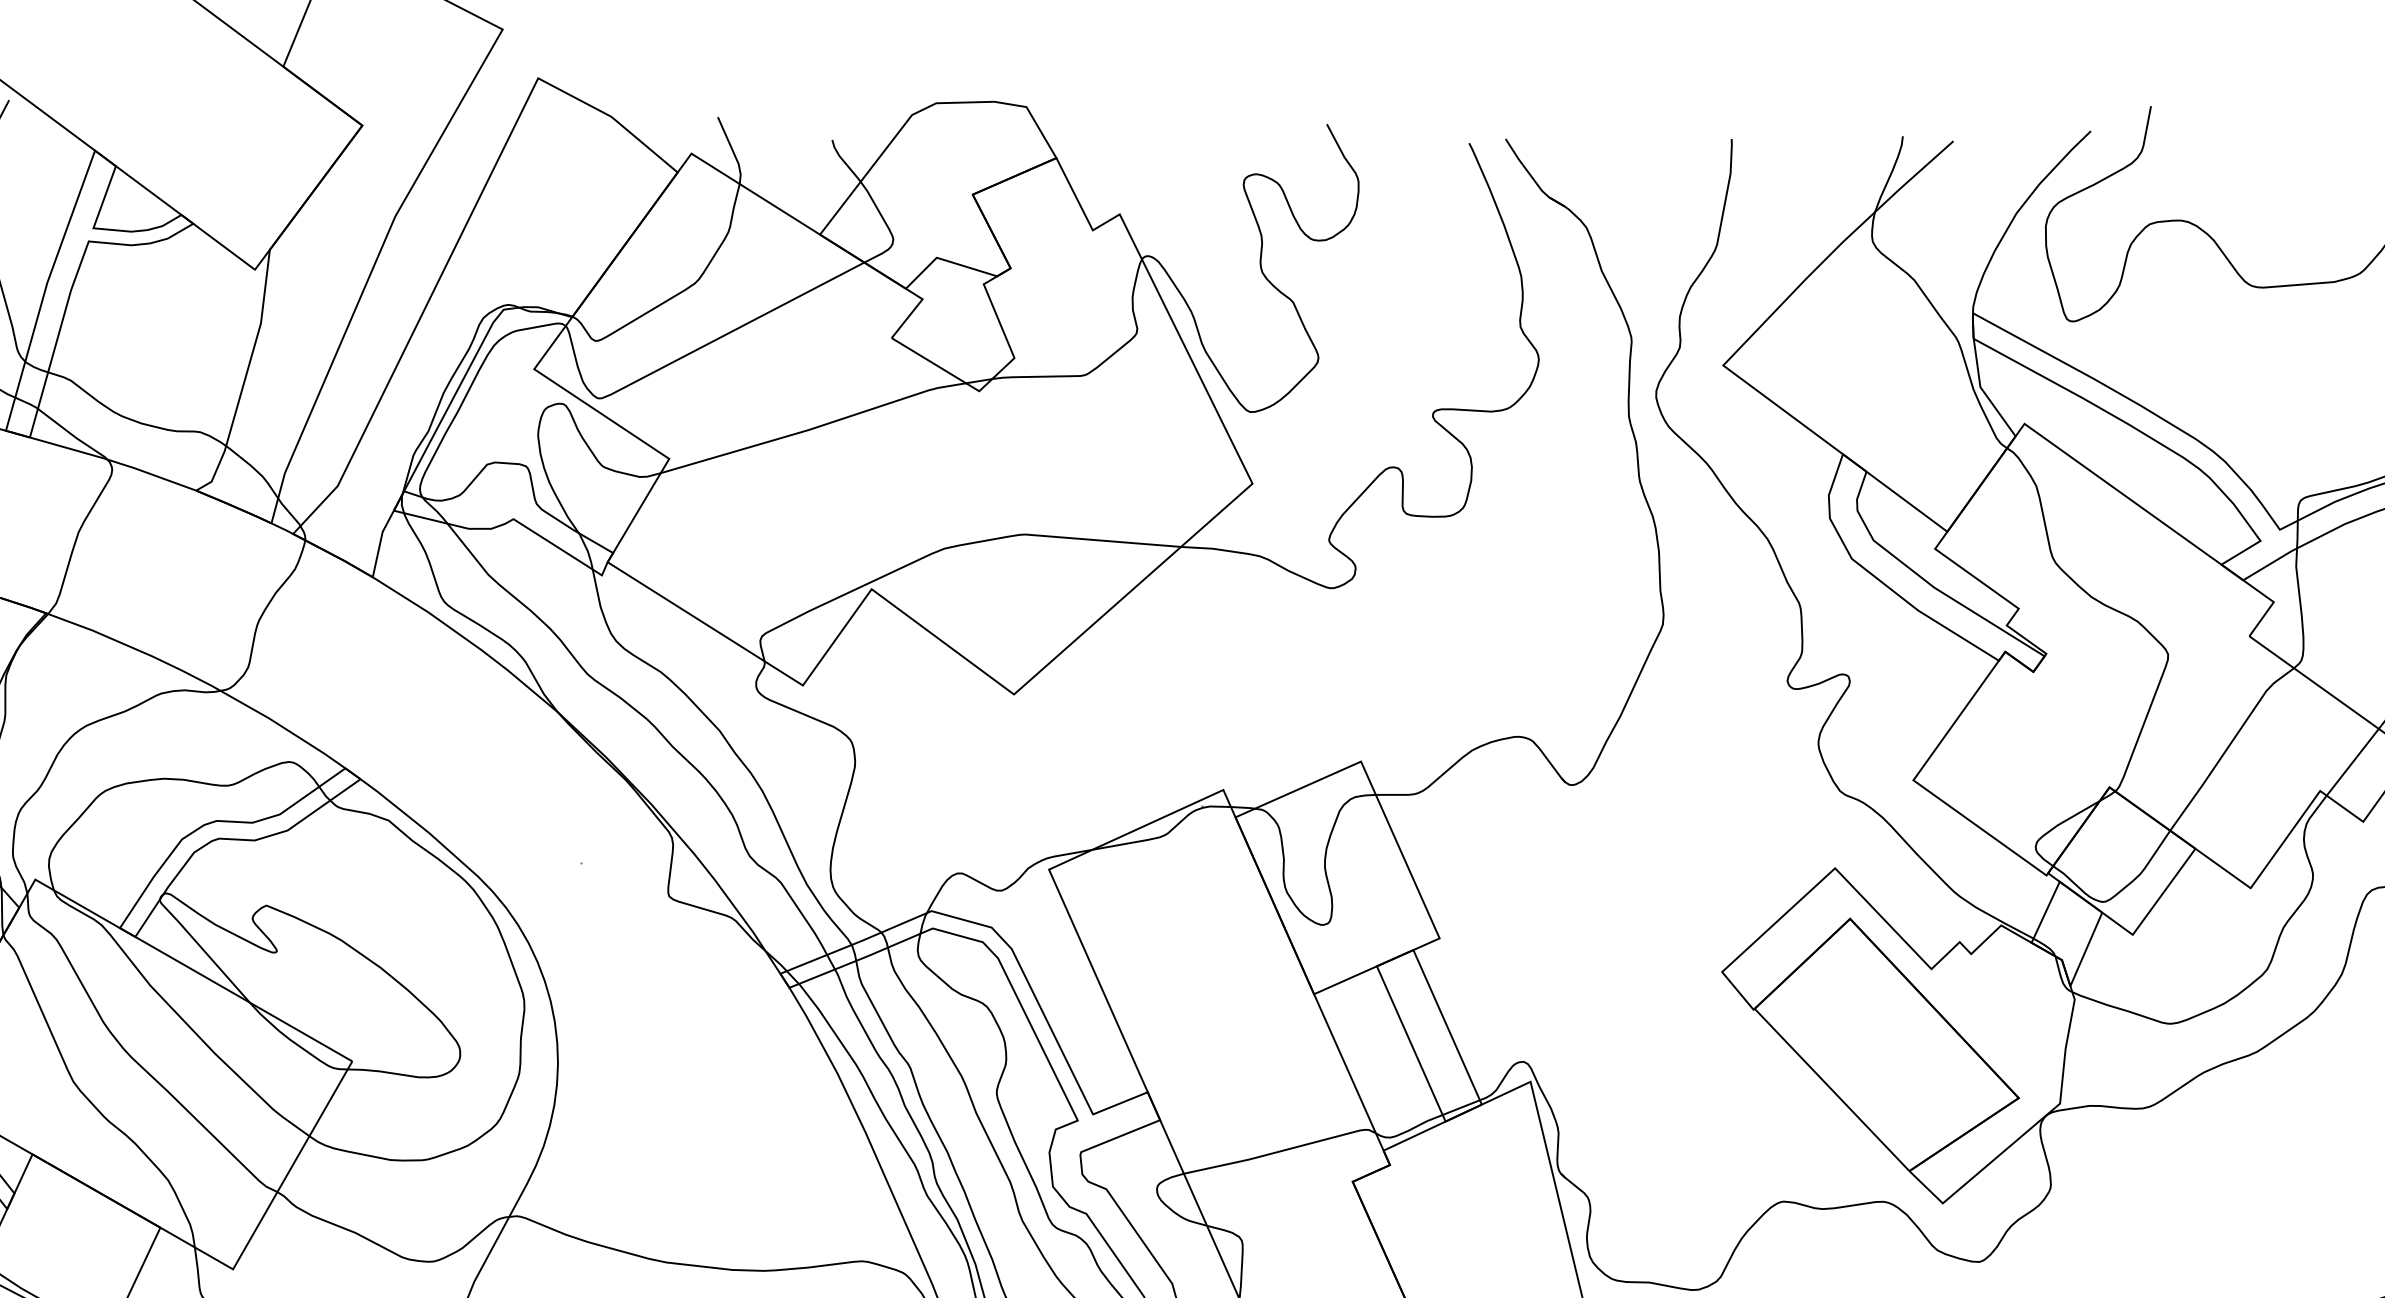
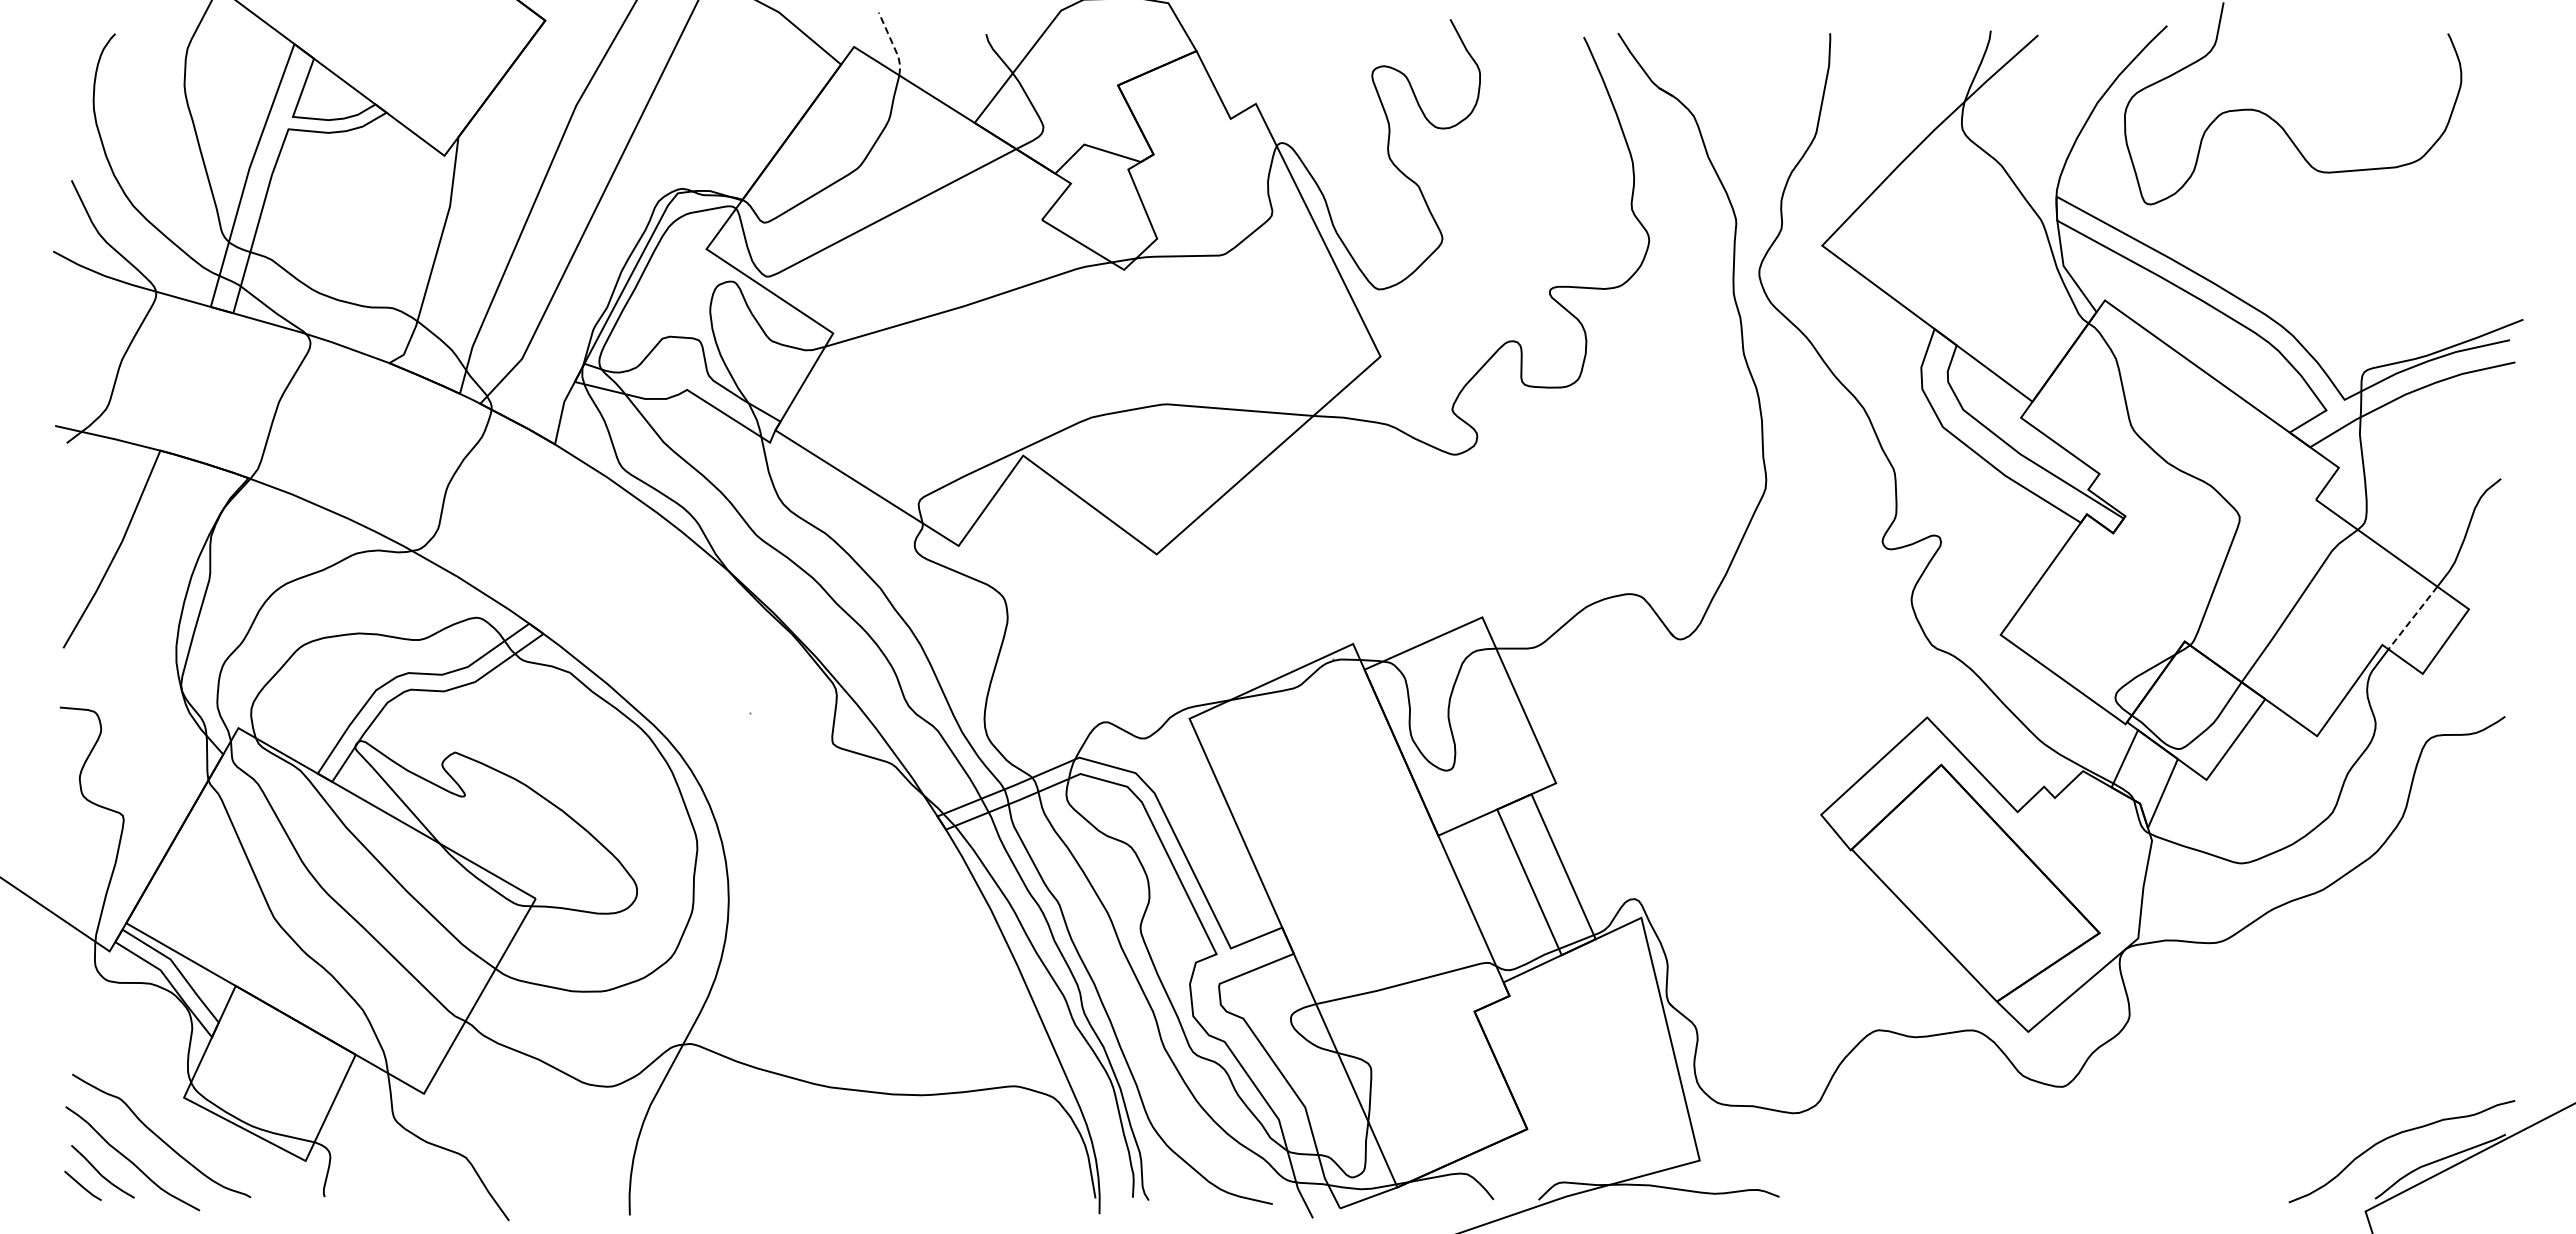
line: (733, 151) -> (893, 44), solid -> dashed
line: (2352, 762) -> (2412, 618), solid -> dashed

